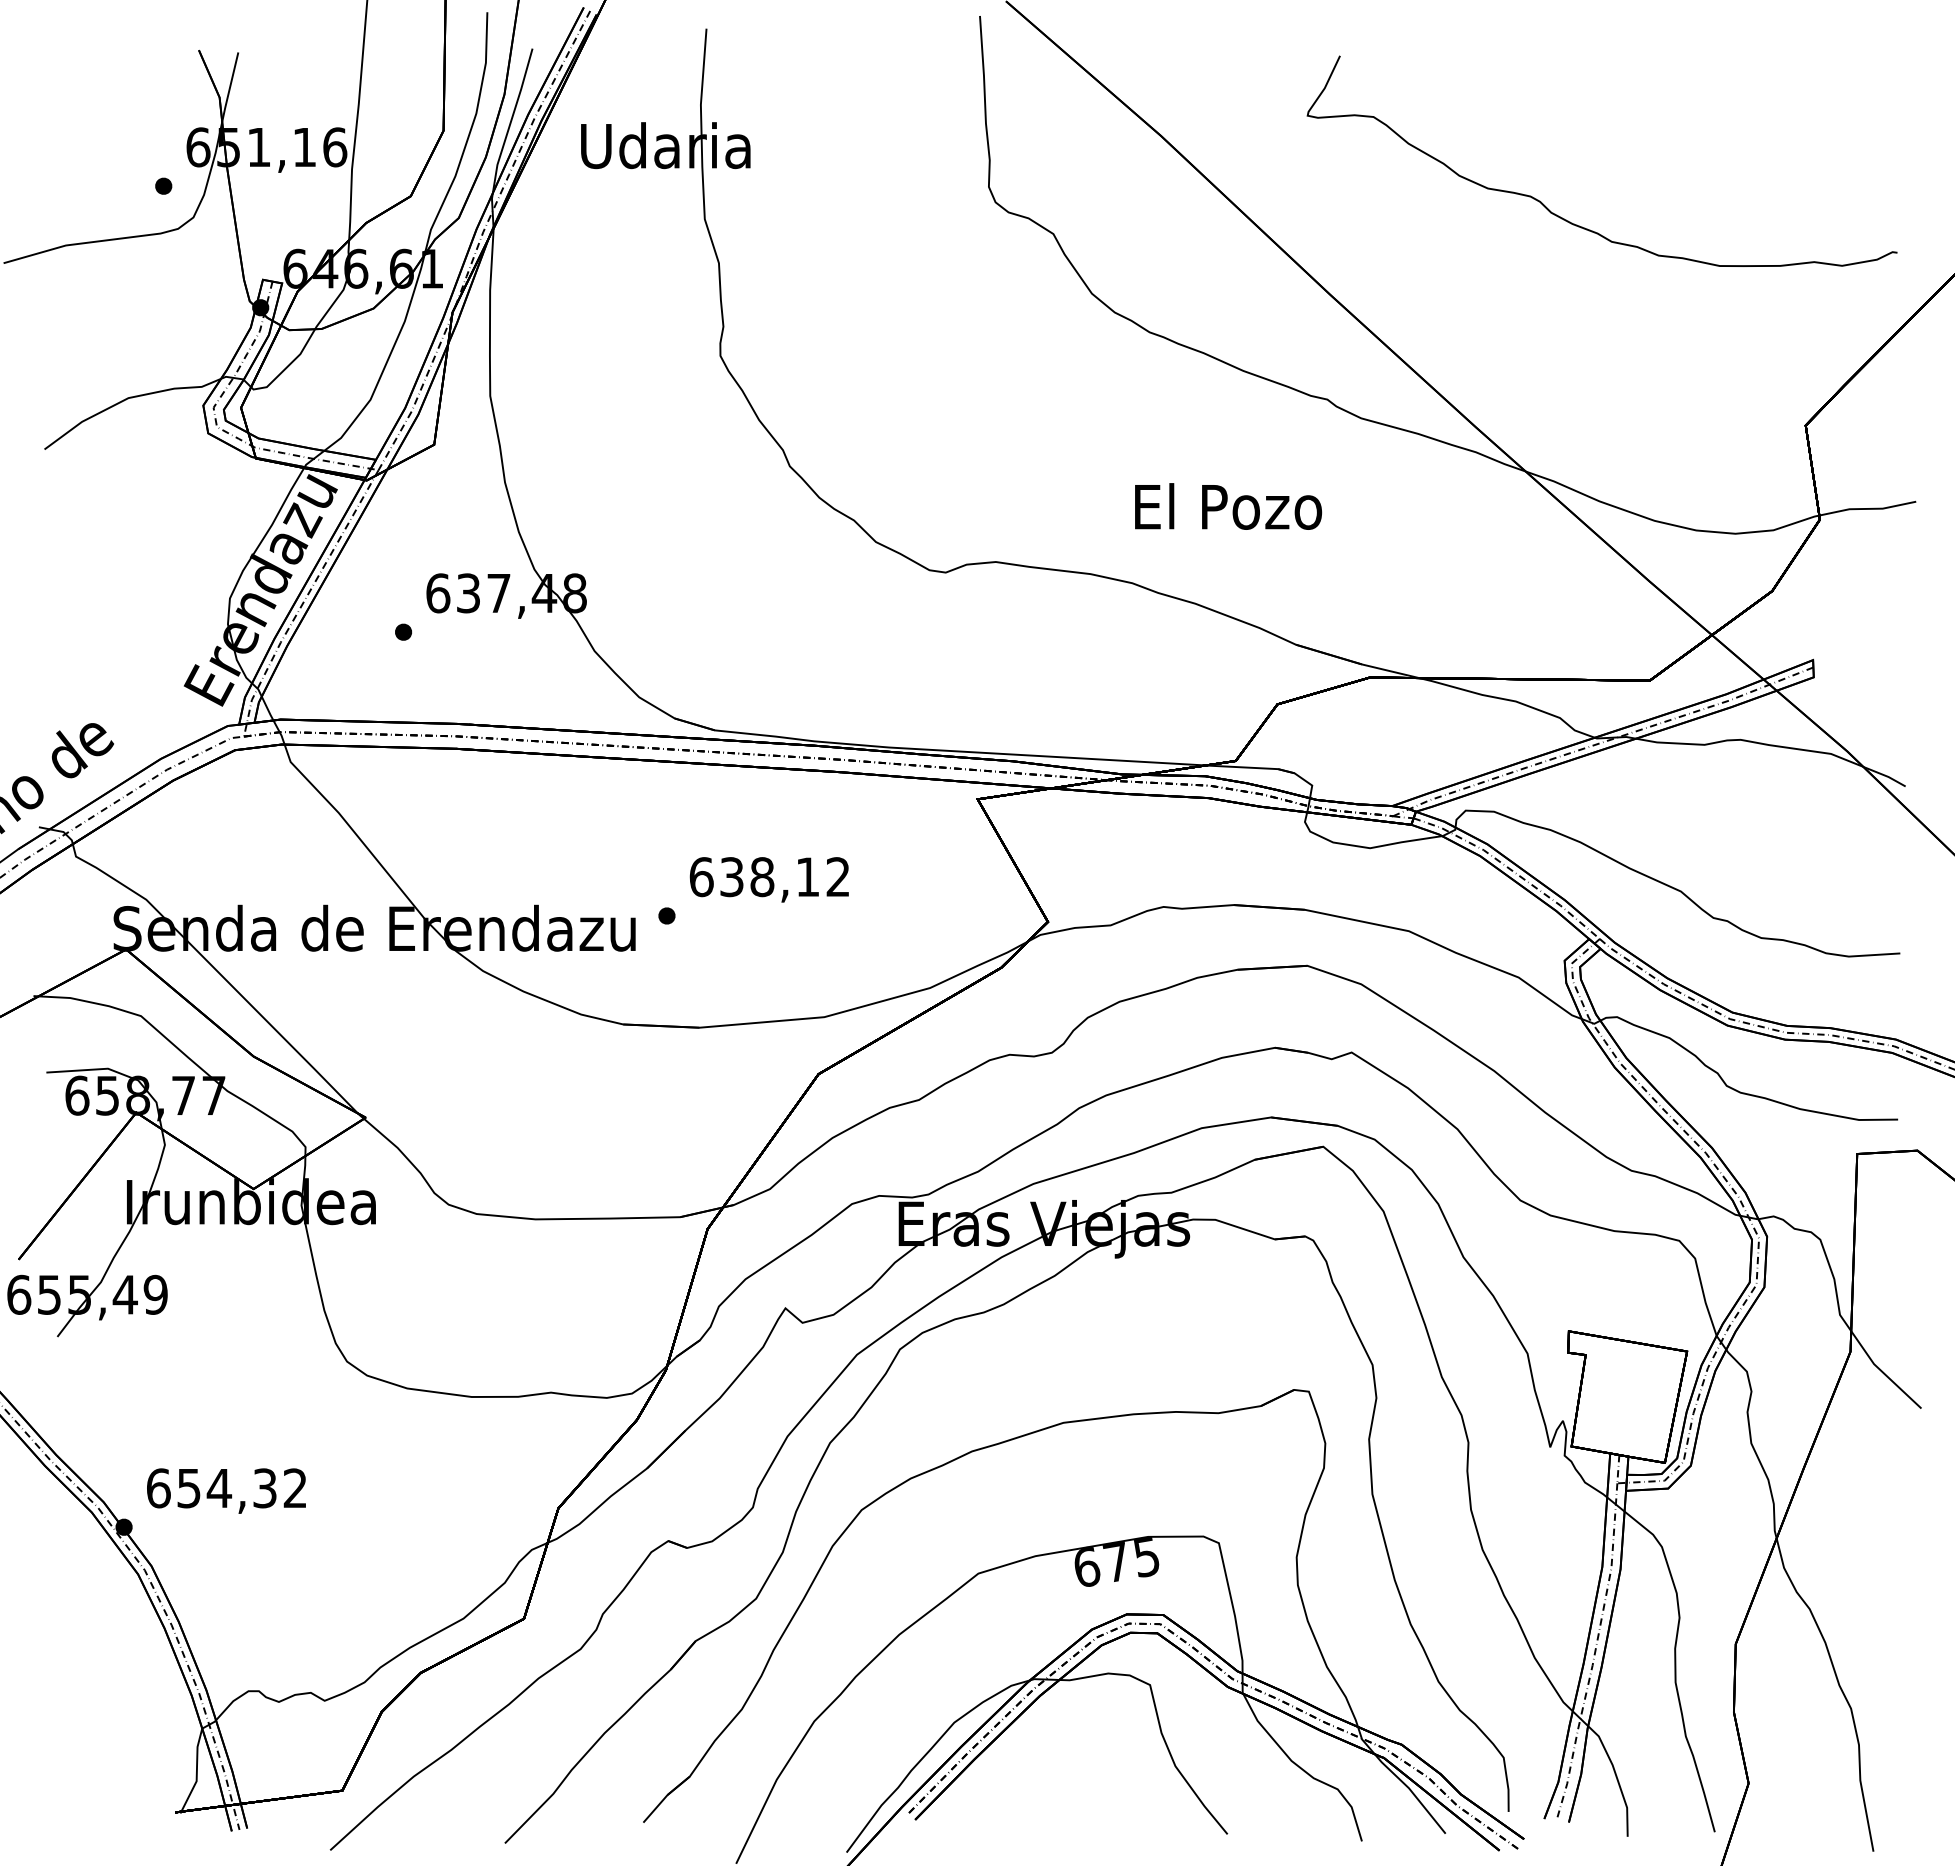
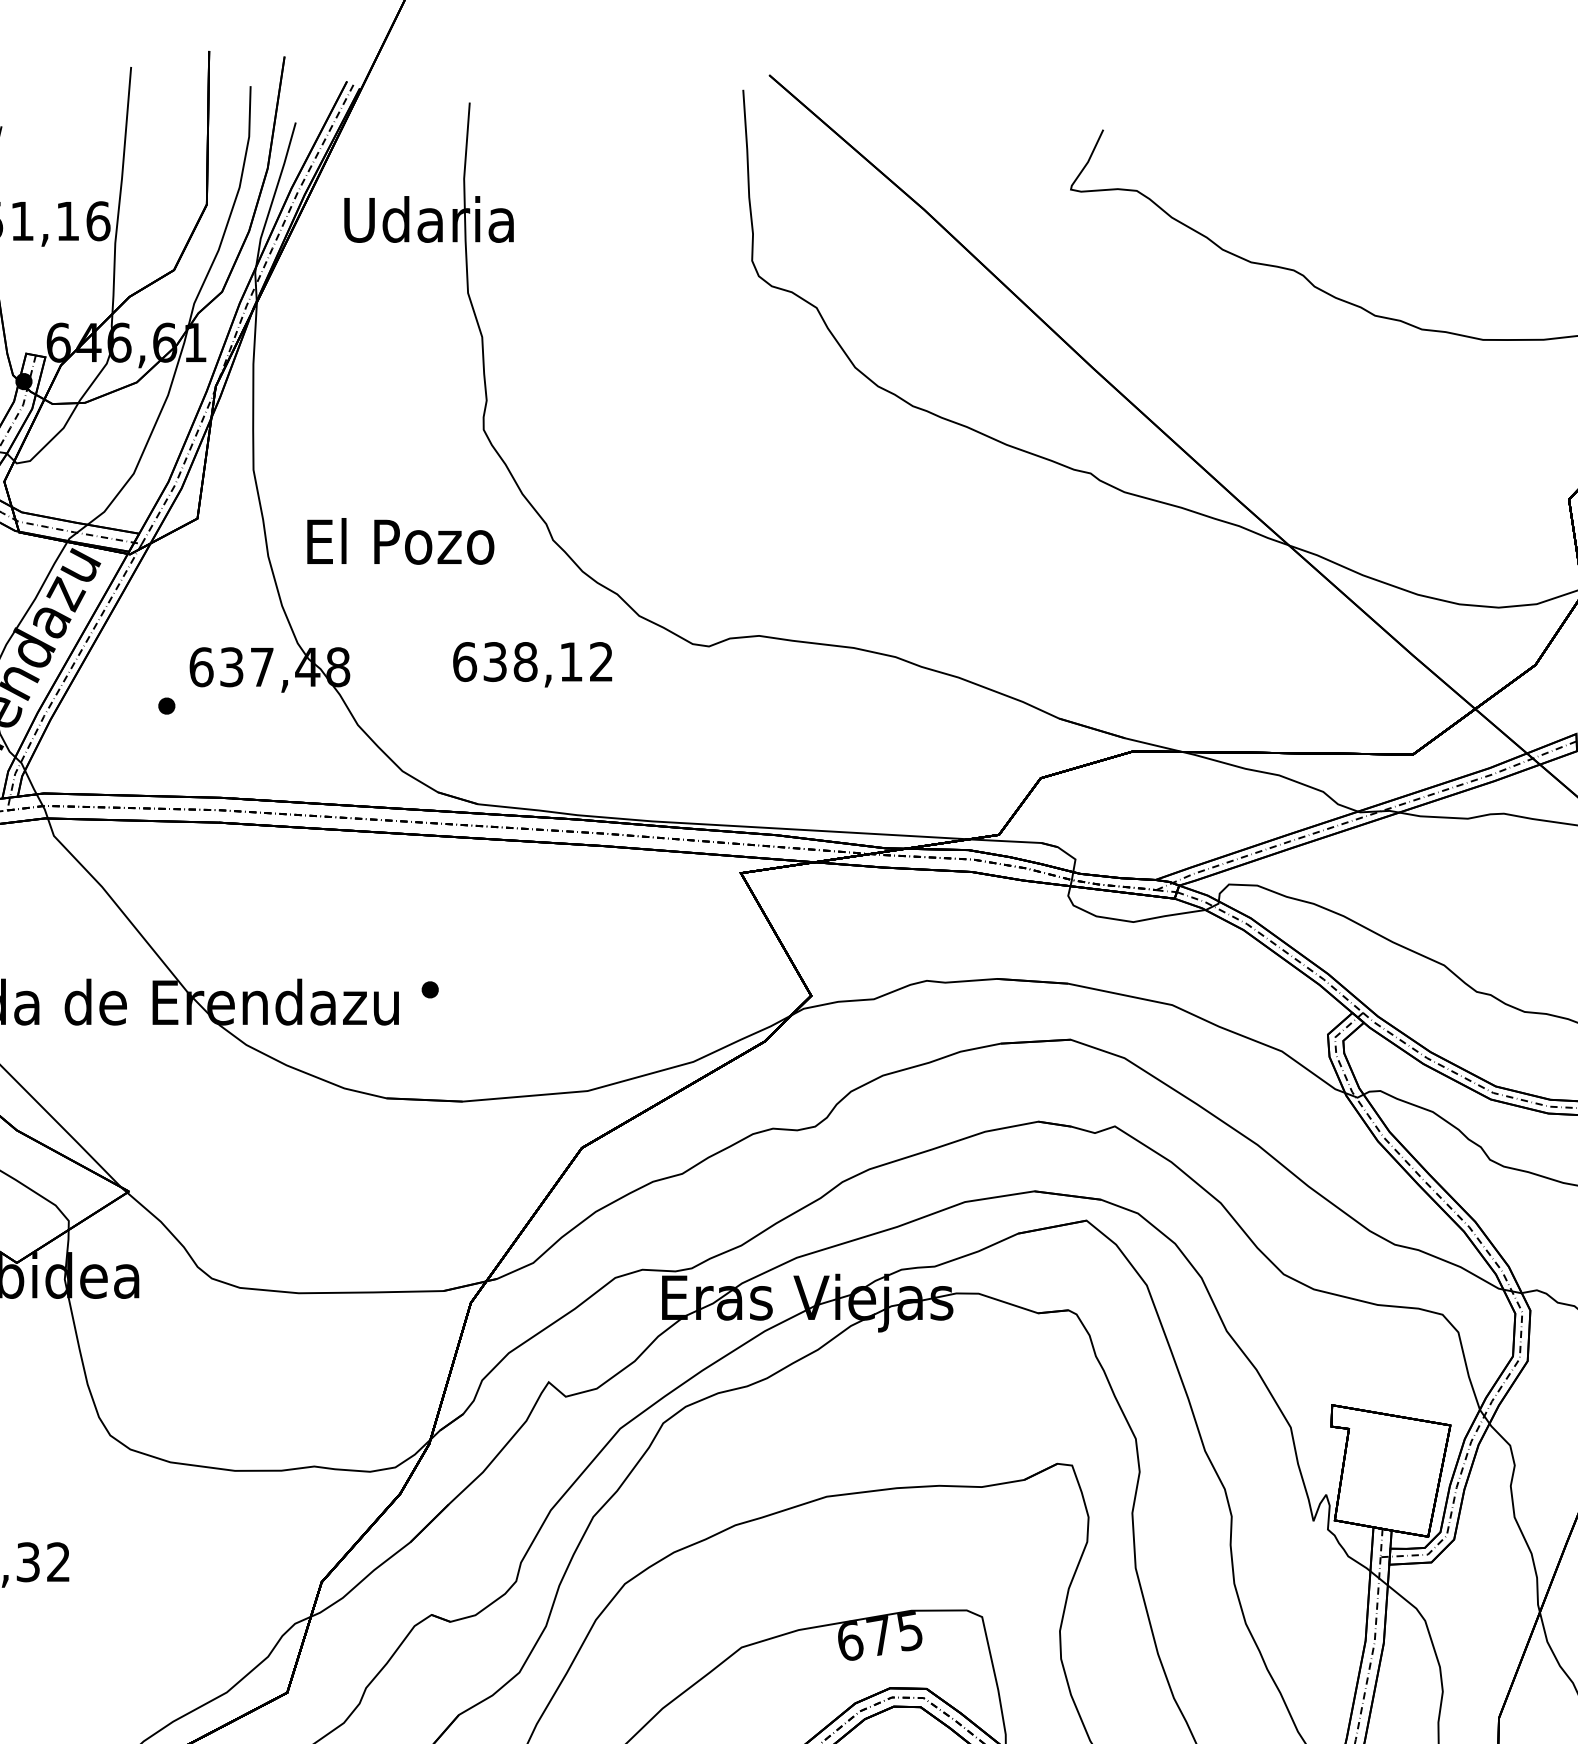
text: (1228, 506) -> (400, 541), moved
text: (768, 879) -> (531, 664), moved

